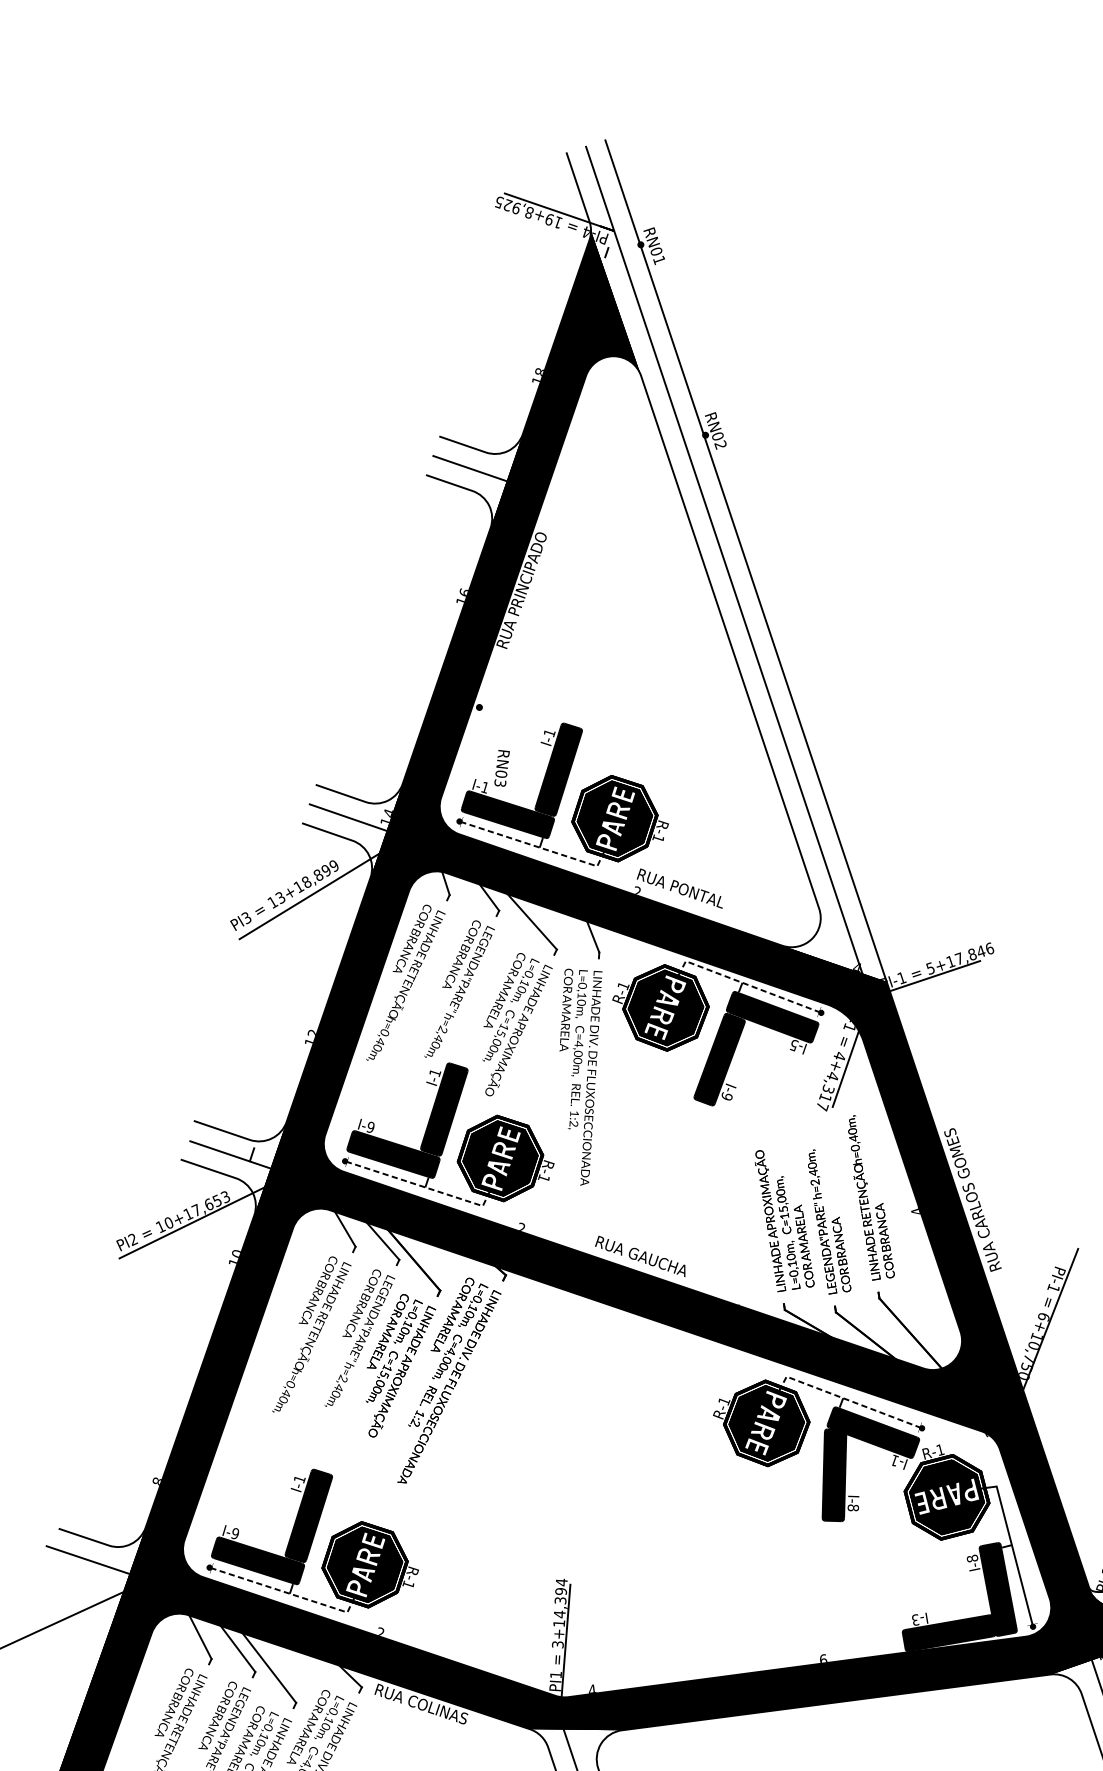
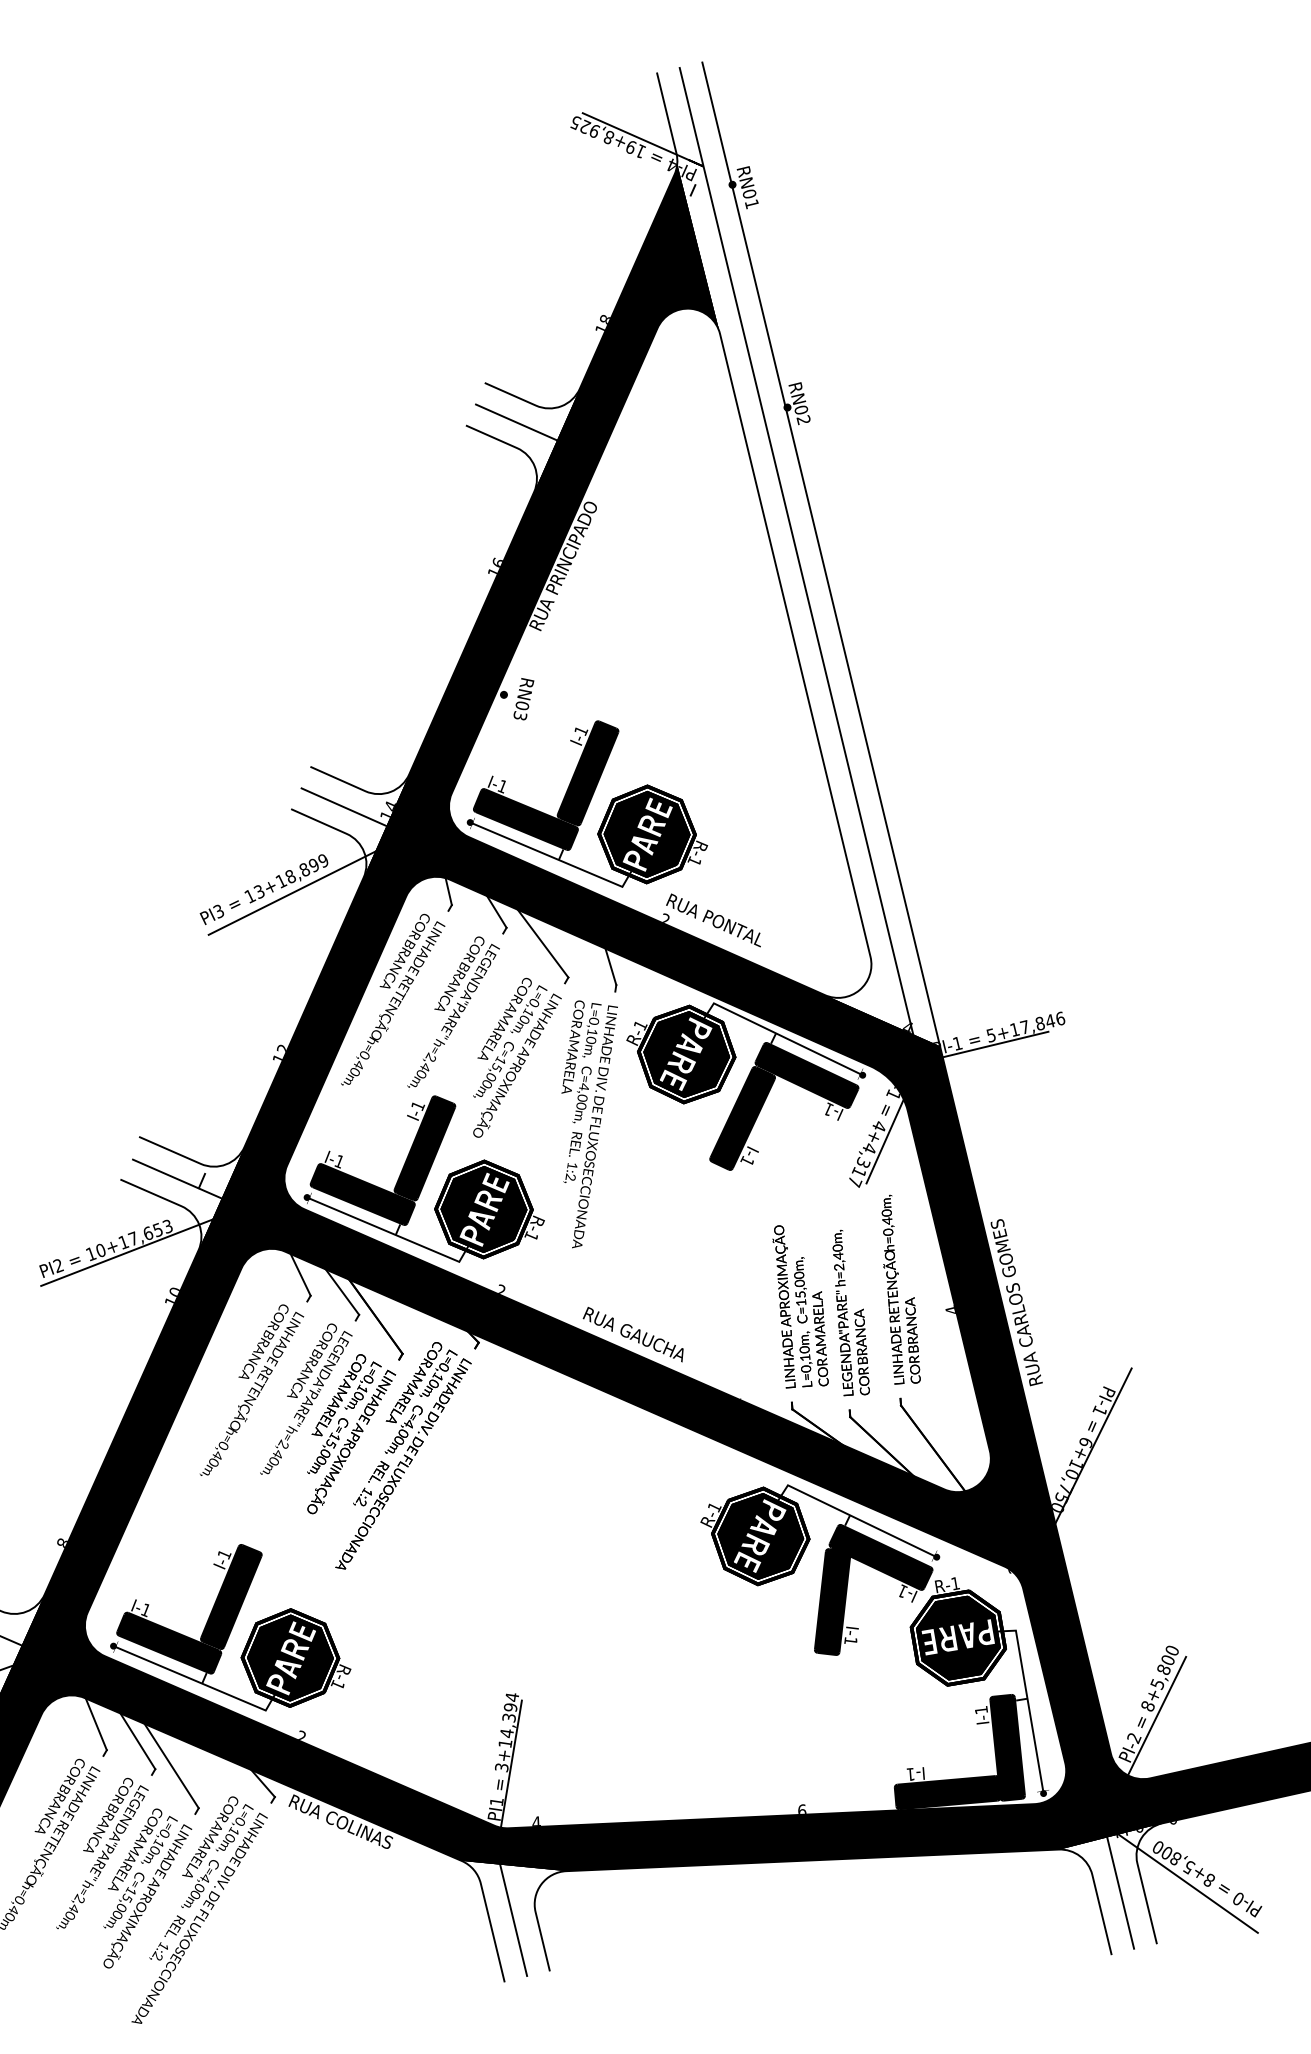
text: (501, 768) -> (523, 699), moved
line: (536, 846) -> (555, 858), dashed -> solid
line: (745, 983) -> (779, 1034), dashed -> solid
text: (793, 1045) -> (828, 1109), I-5 -> I-1
text: (726, 1096) -> (746, 1160), I-9 -> I-1
text: (370, 1127) -> (339, 1161), I-9 -> I-1
line: (422, 1186) -> (392, 1233), dashed -> solid
line: (846, 1399) -> (853, 1516), dashed -> solid
text: (852, 1507) -> (850, 1640), I-8 -> I-1
text: (234, 1534) -> (145, 1610), I-9 -> I-1
text: (971, 1558) -> (980, 1710), I-8 -> I-1
line: (286, 1593) -> (198, 1682), dashed -> solid
text: (915, 1619) -> (910, 1773), I-3 -> I-1

